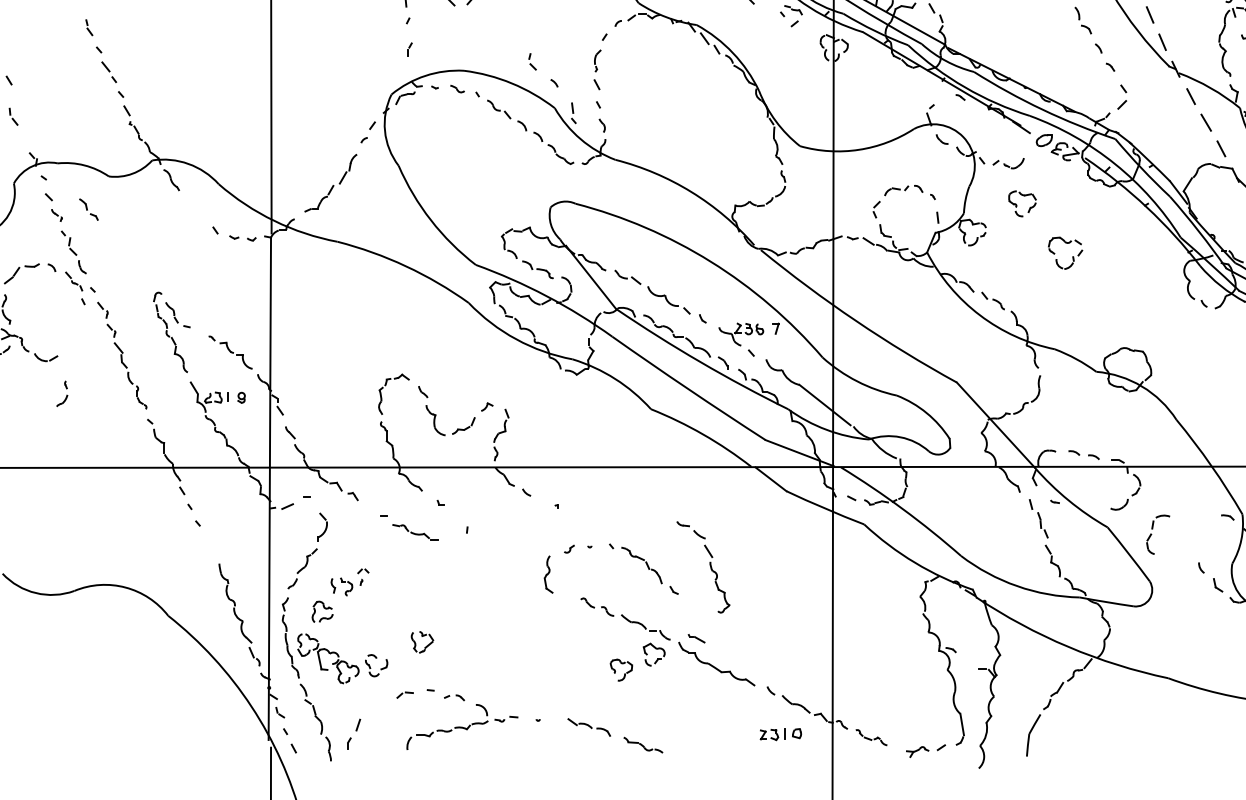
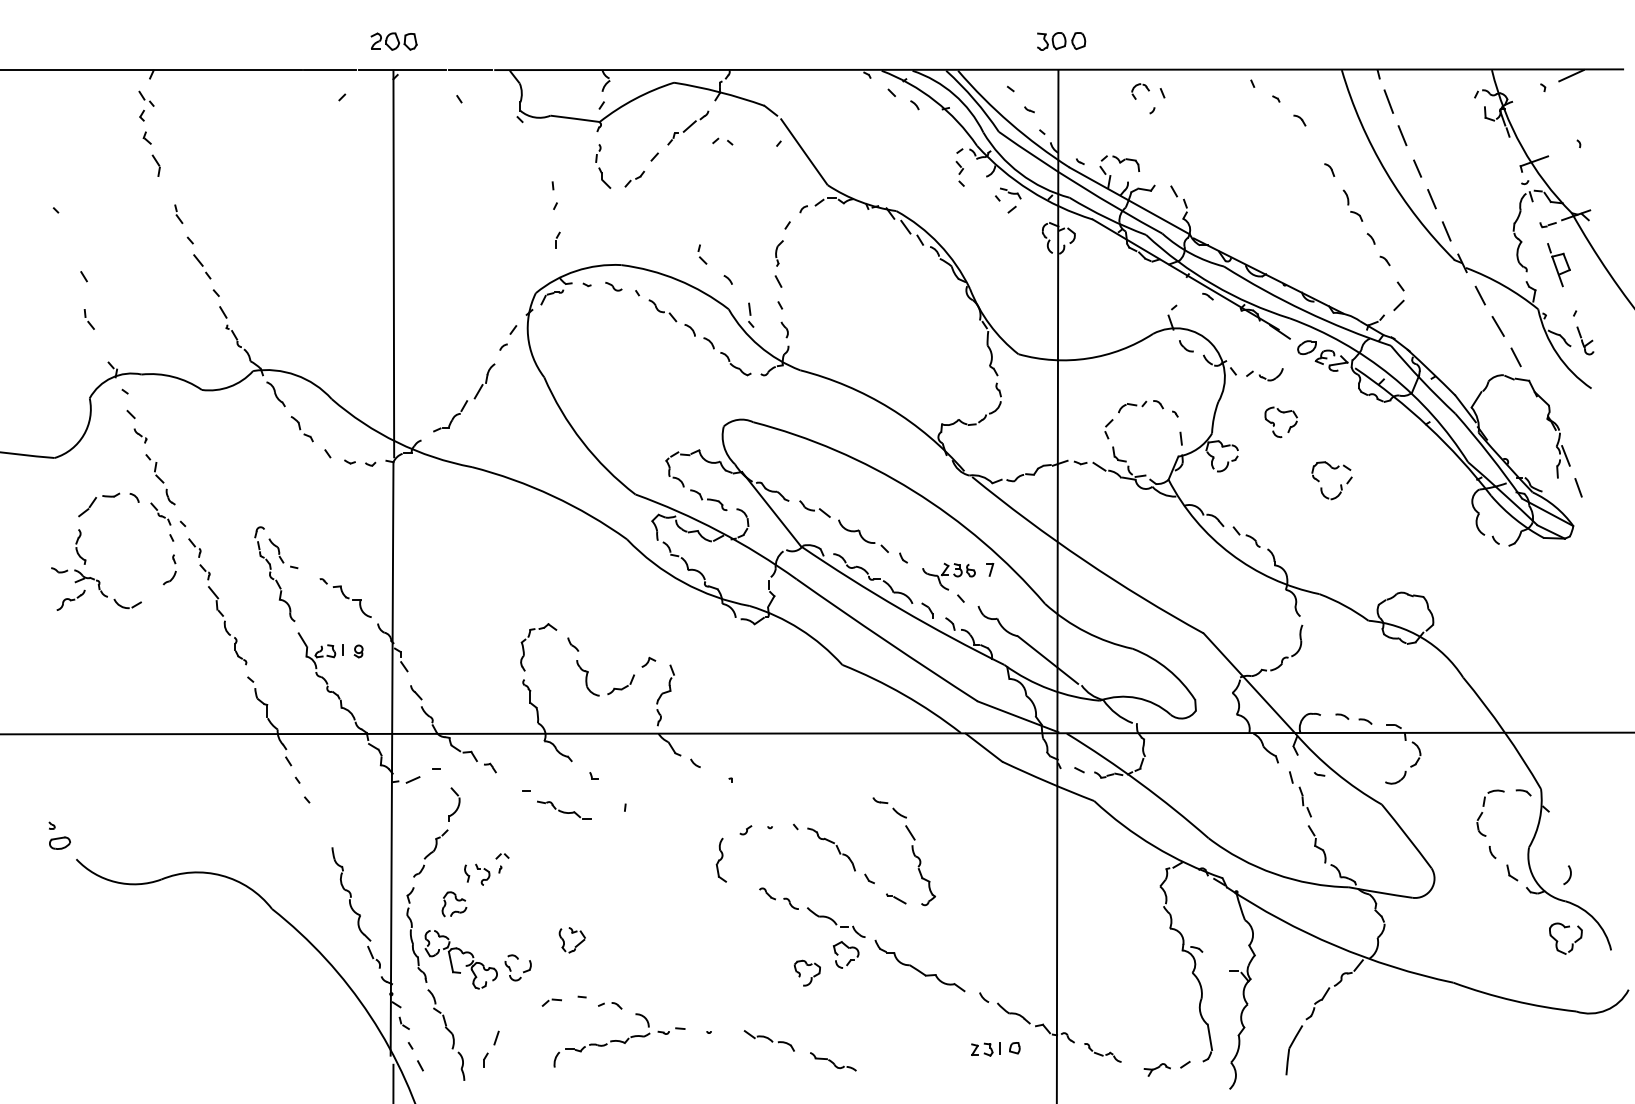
part: (88, 209) -> (301, 429), moved
part: (61, 393) -> (169, 569), moved
part: (1152, 534) -> (1483, 812), moved
part: (696, 638) -> (896, 898), moved

